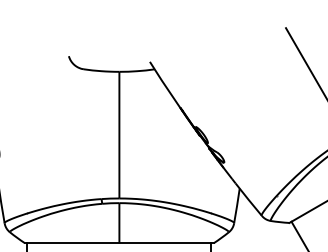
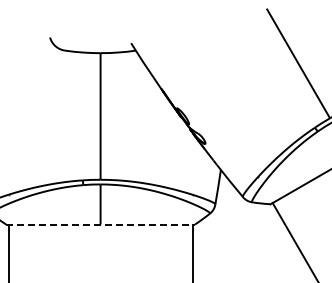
line: (120, 243) -> (101, 224), solid -> dashed

